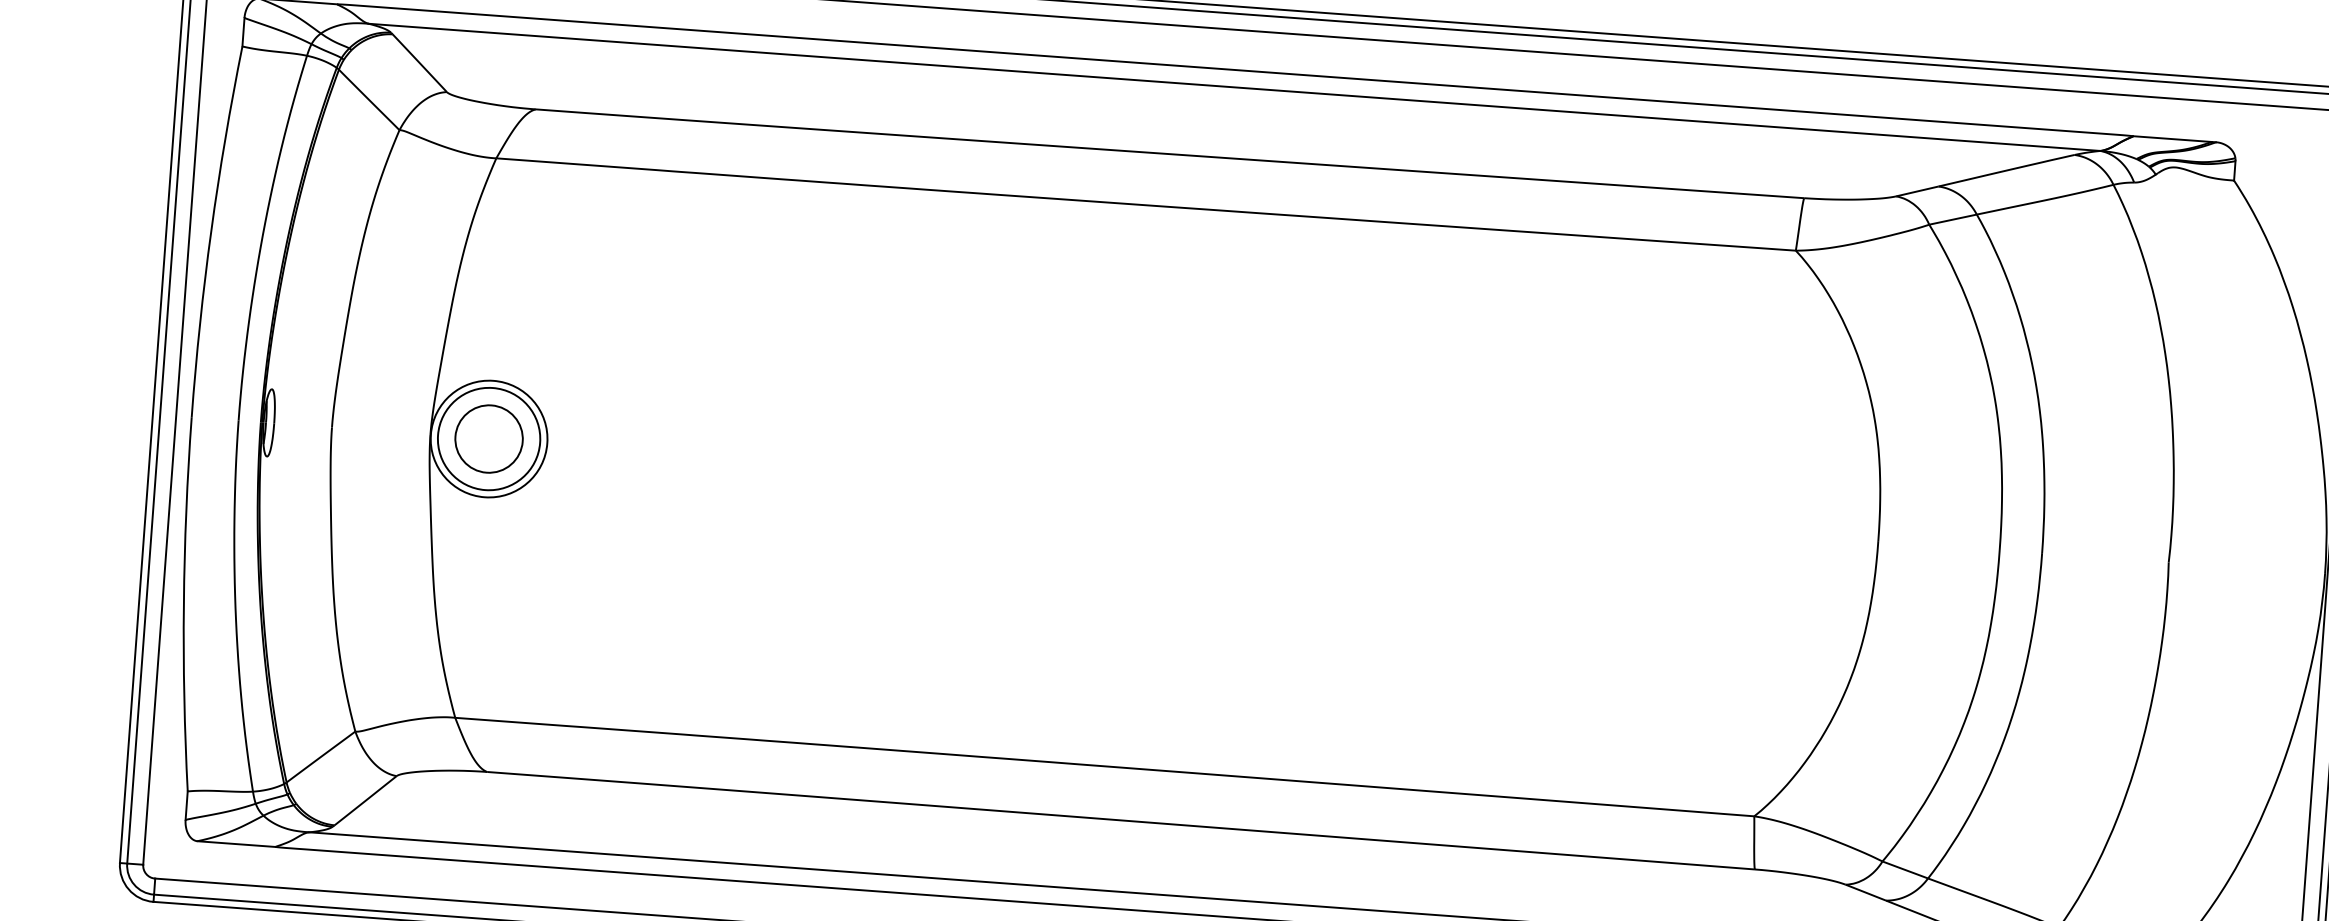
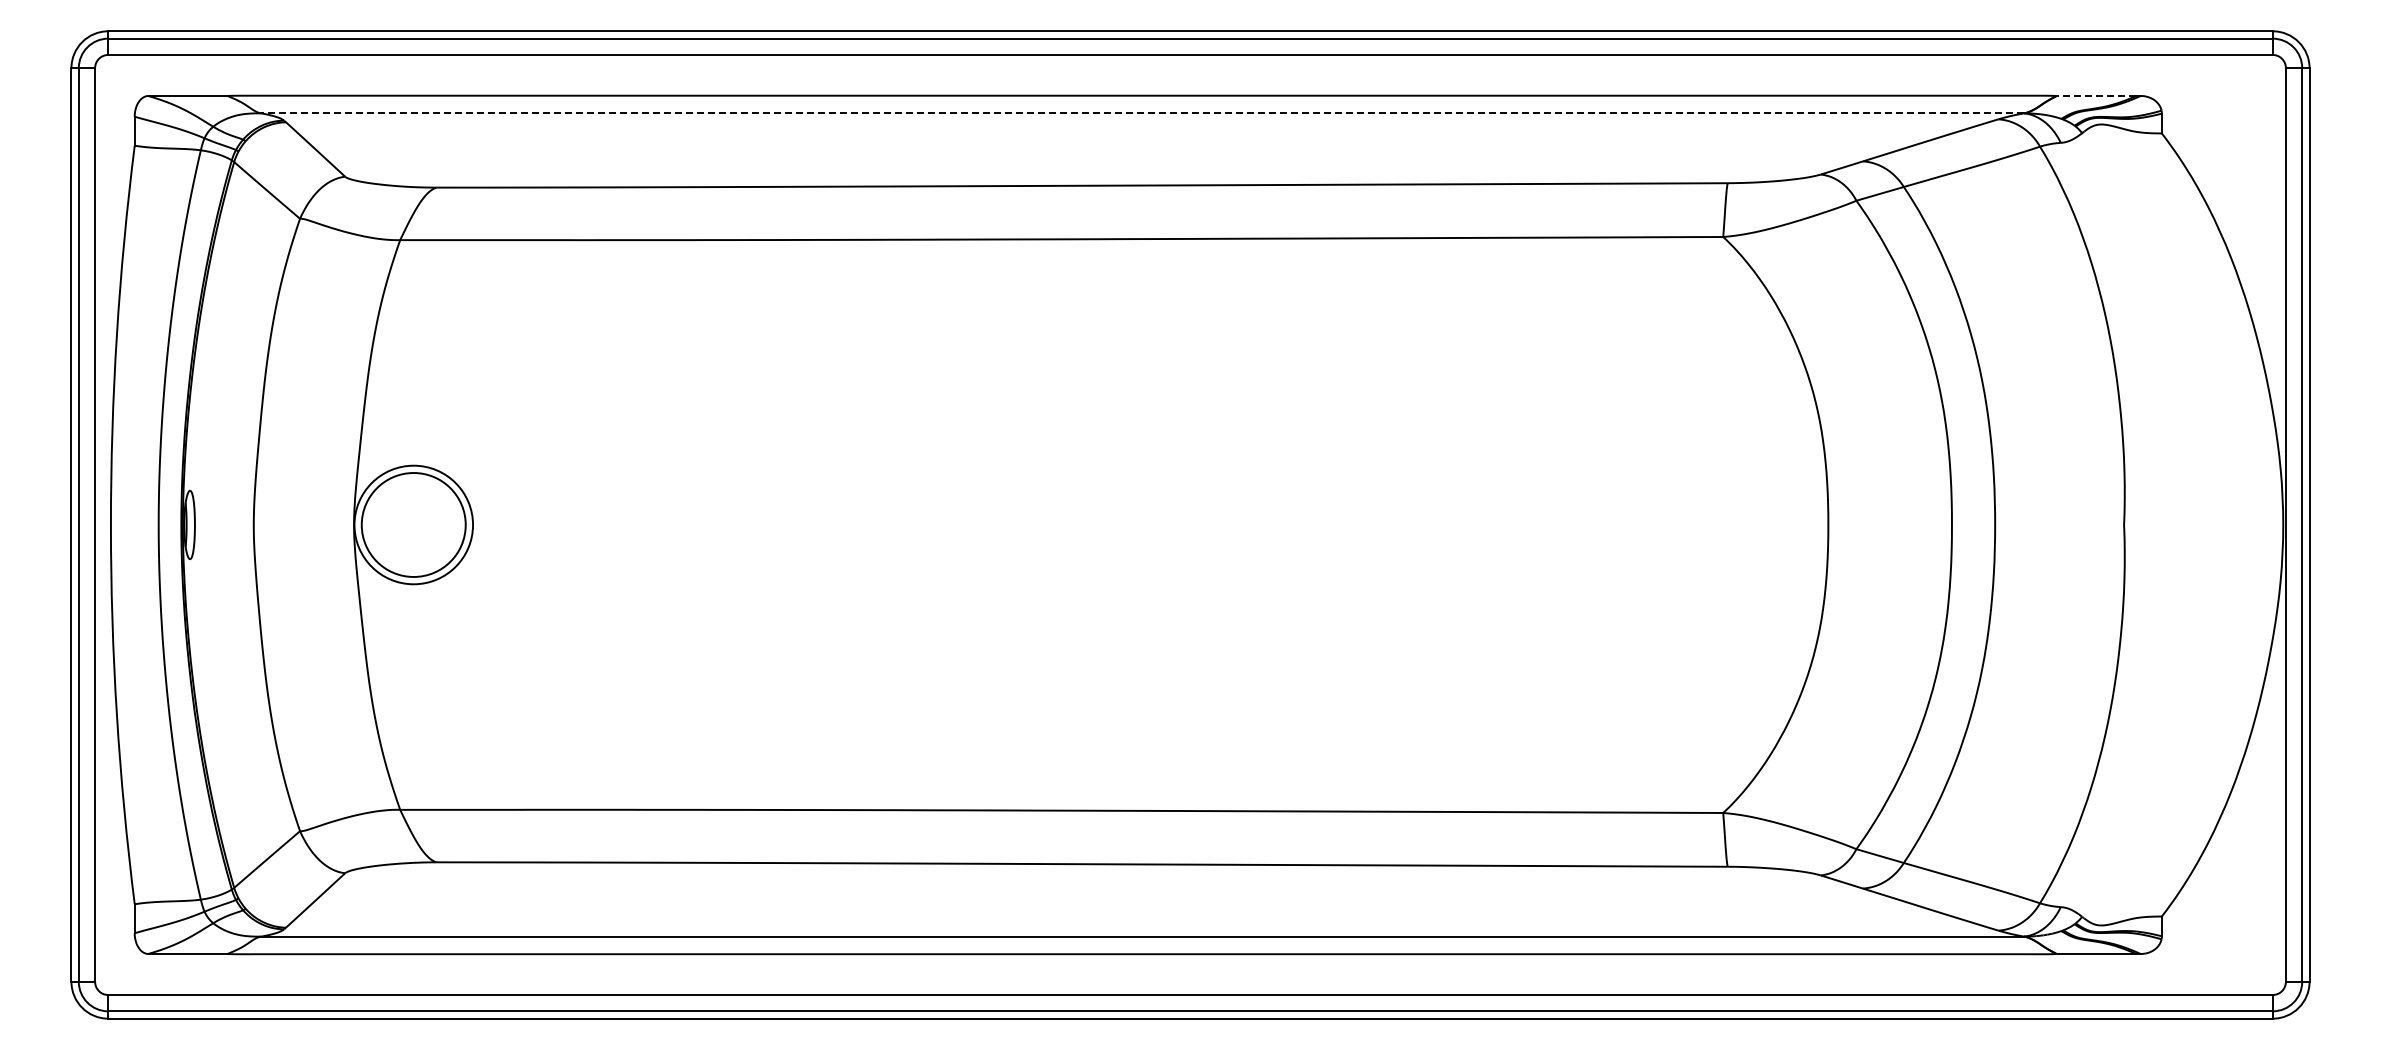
line: (1234, 87) -> (1142, 113), solid -> dashed
line: (2172, 138) -> (2096, 95), solid -> dashed
circle: (488, 438) -> (413, 524), removed

